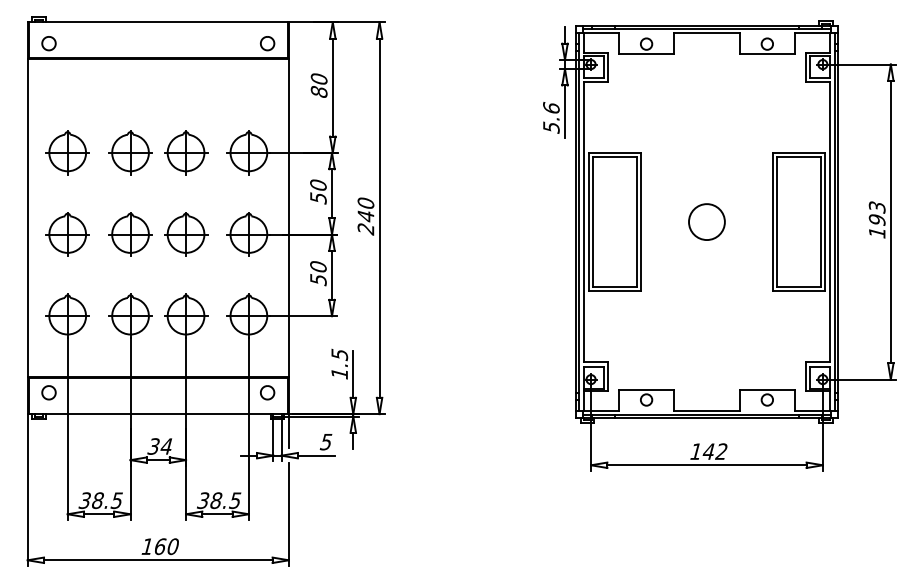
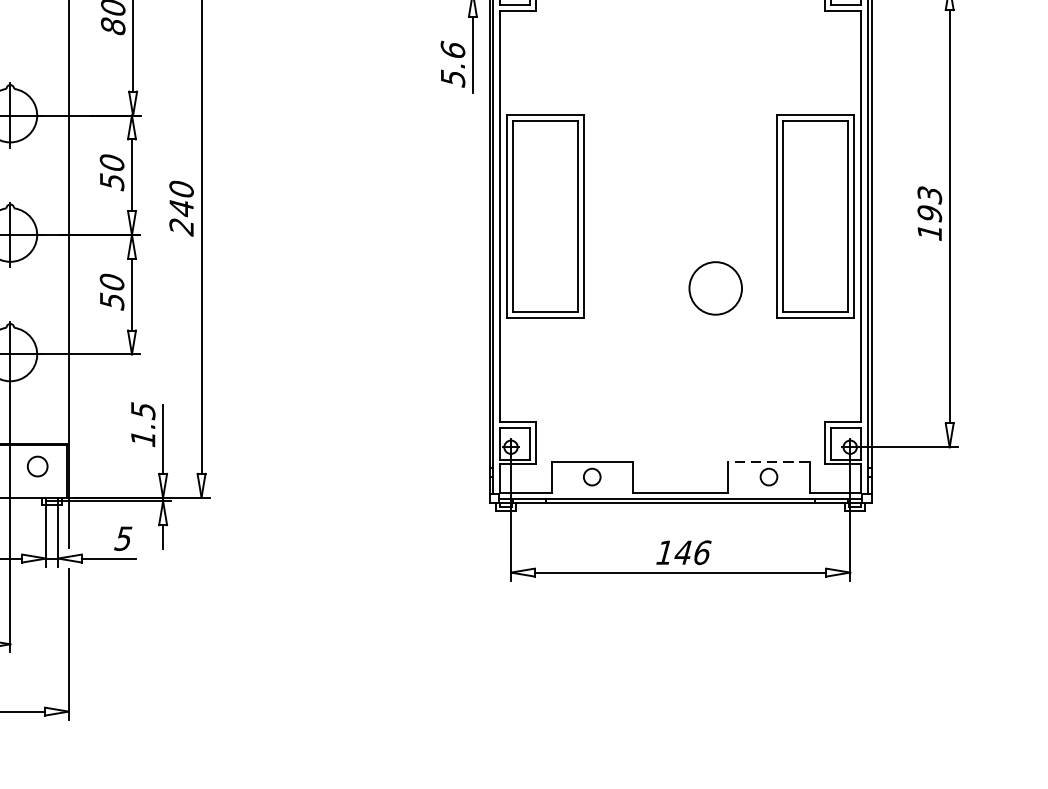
circle: (706, 221) -> (715, 287), moved
line: (767, 389) -> (769, 461), solid -> dashed
text: (721, 451) -> (701, 552), 142 -> 146

